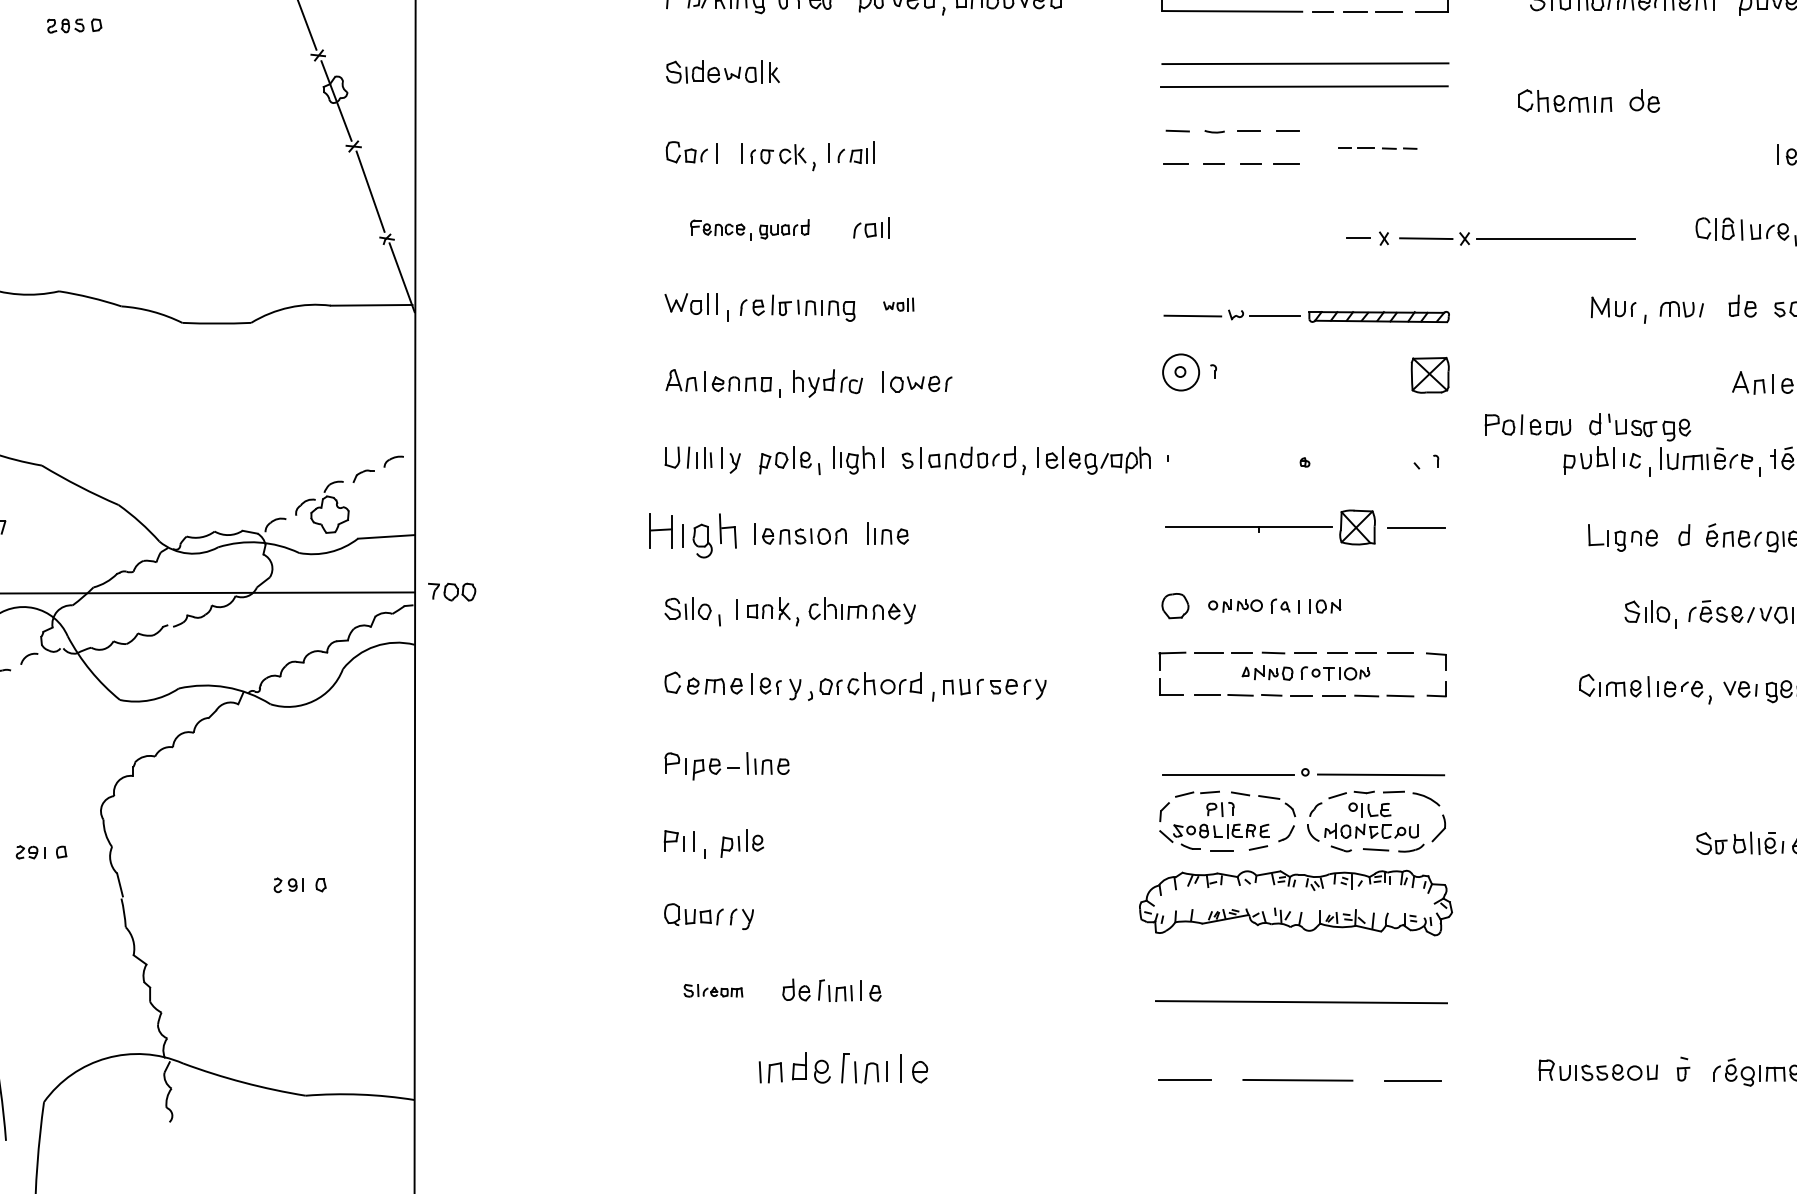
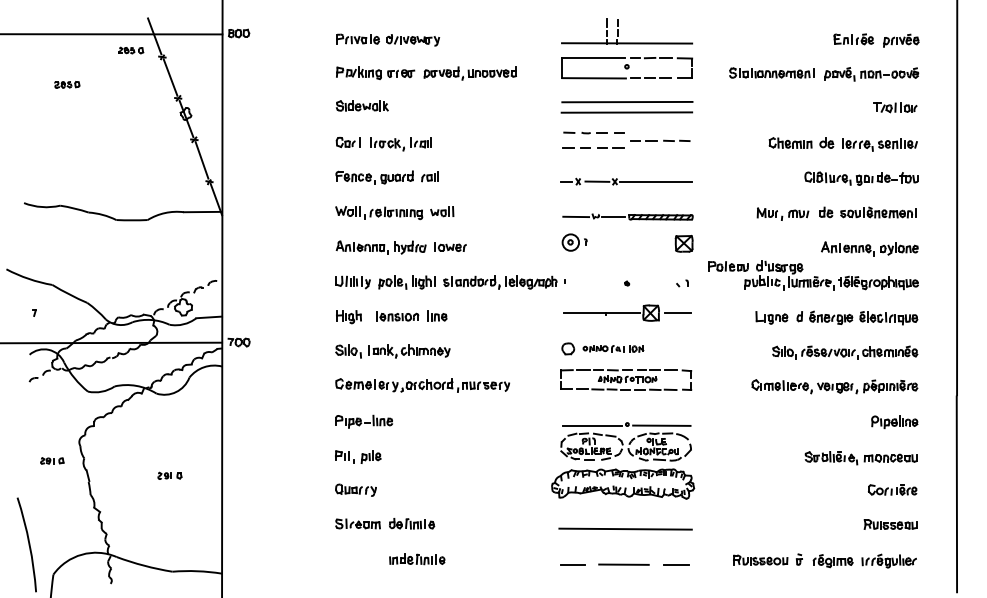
part: (1589, 99) -> (801, 142), moved
part: (1378, 148) -> (660, 140), size x1.67
part: (749, 229) -> (374, 177), size x1.43
part: (1490, 238) -> (626, 181), moved
part: (899, 304) -> (442, 211), size x1.67
part: (692, 537) -> (348, 317), size x0.62
part: (712, 989) -> (357, 523), size x1.67
part: (844, 1068) -> (417, 559), size x0.71

